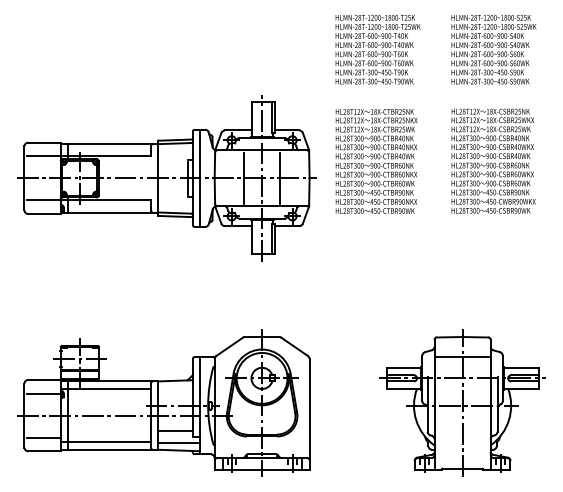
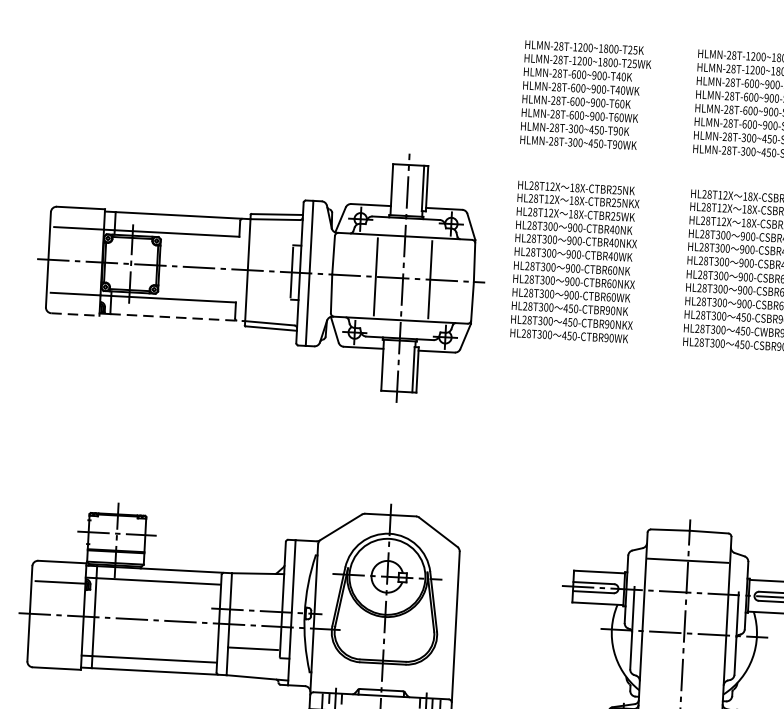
line: (113, 212) -> (178, 317), solid -> dashed
line: (44, 214) -> (75, 315), solid -> dashed
line: (43, 437) -> (56, 647), removed
line: (178, 442) -> (257, 665), removed

